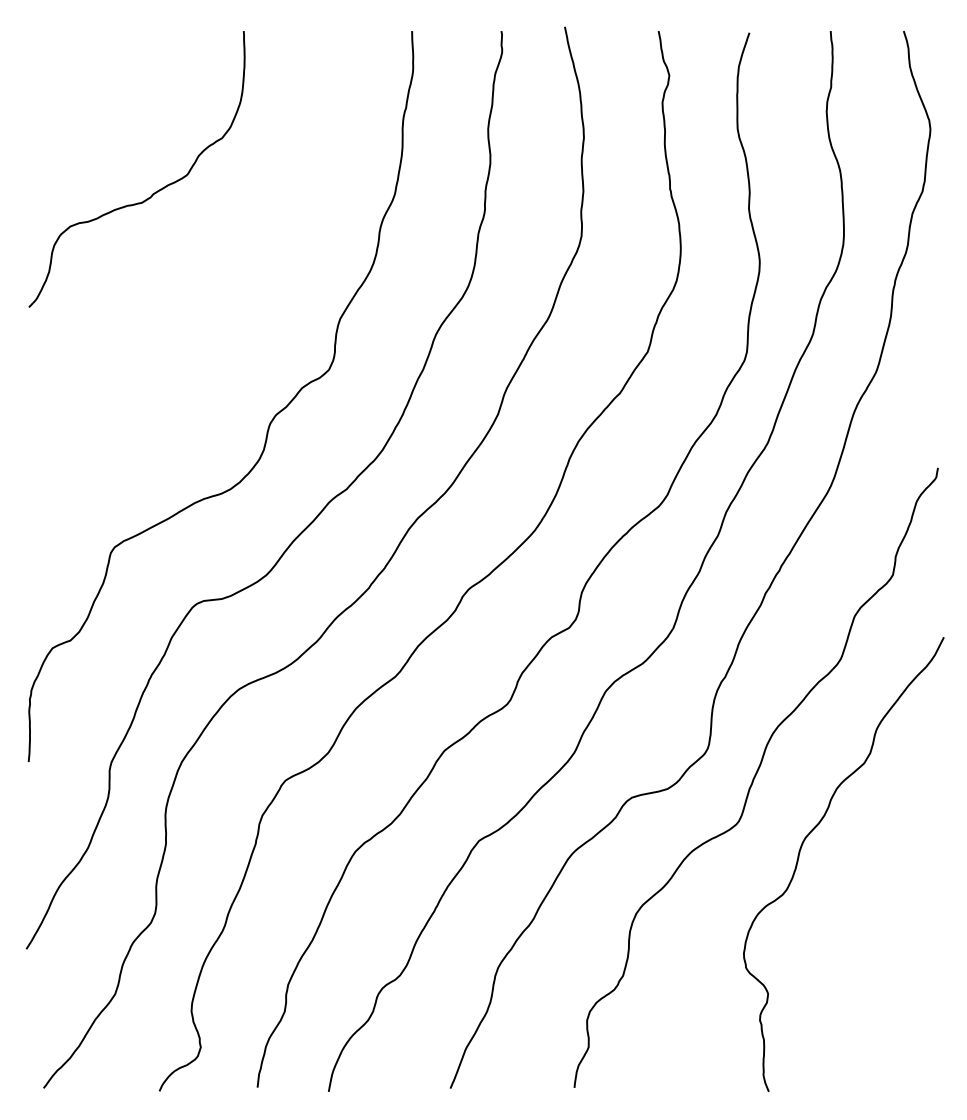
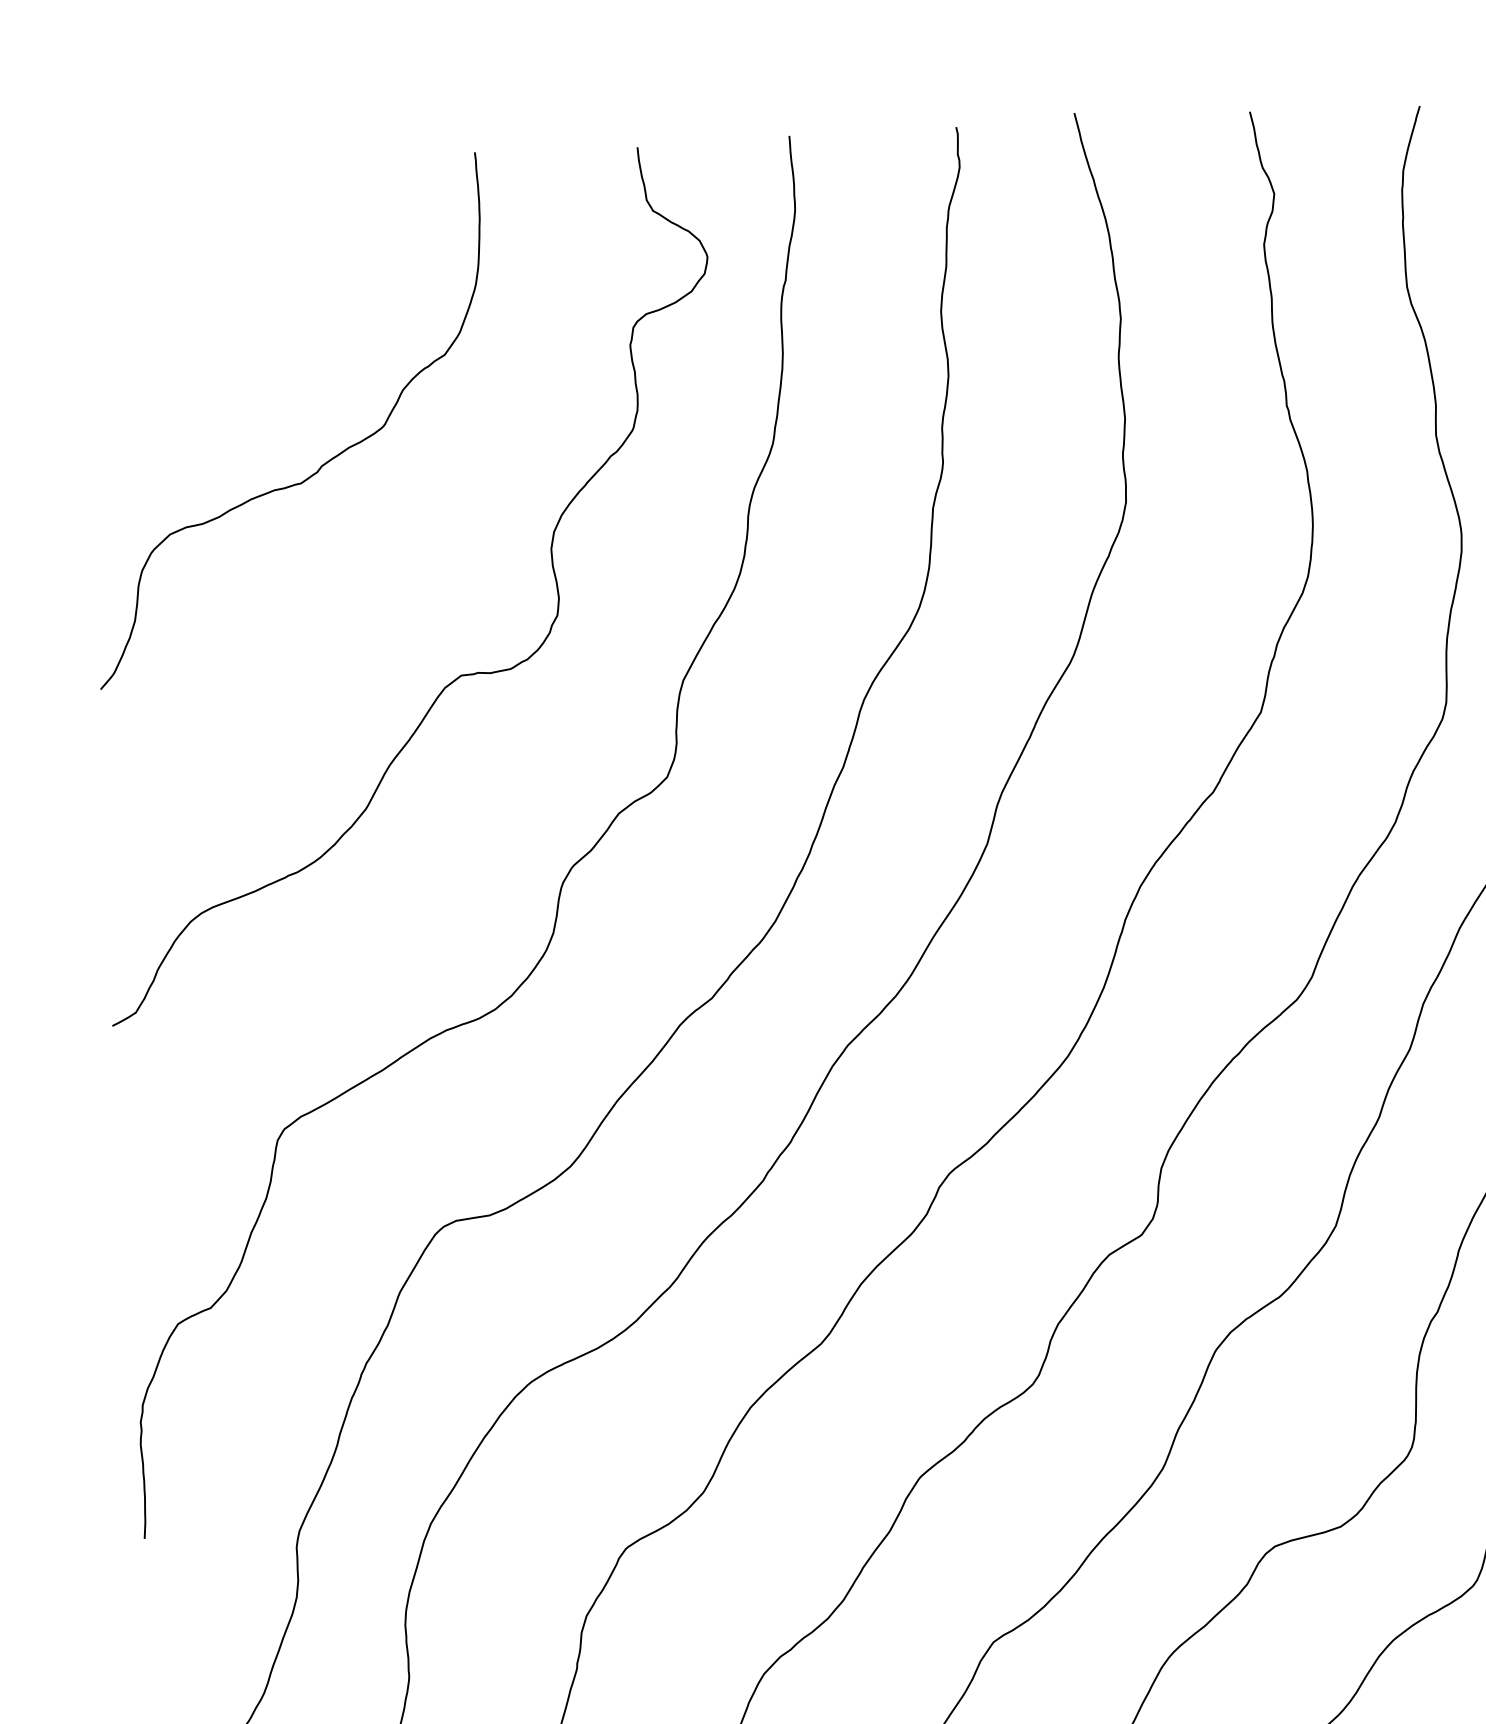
curve: (220, 309) -> (458, 674), added

